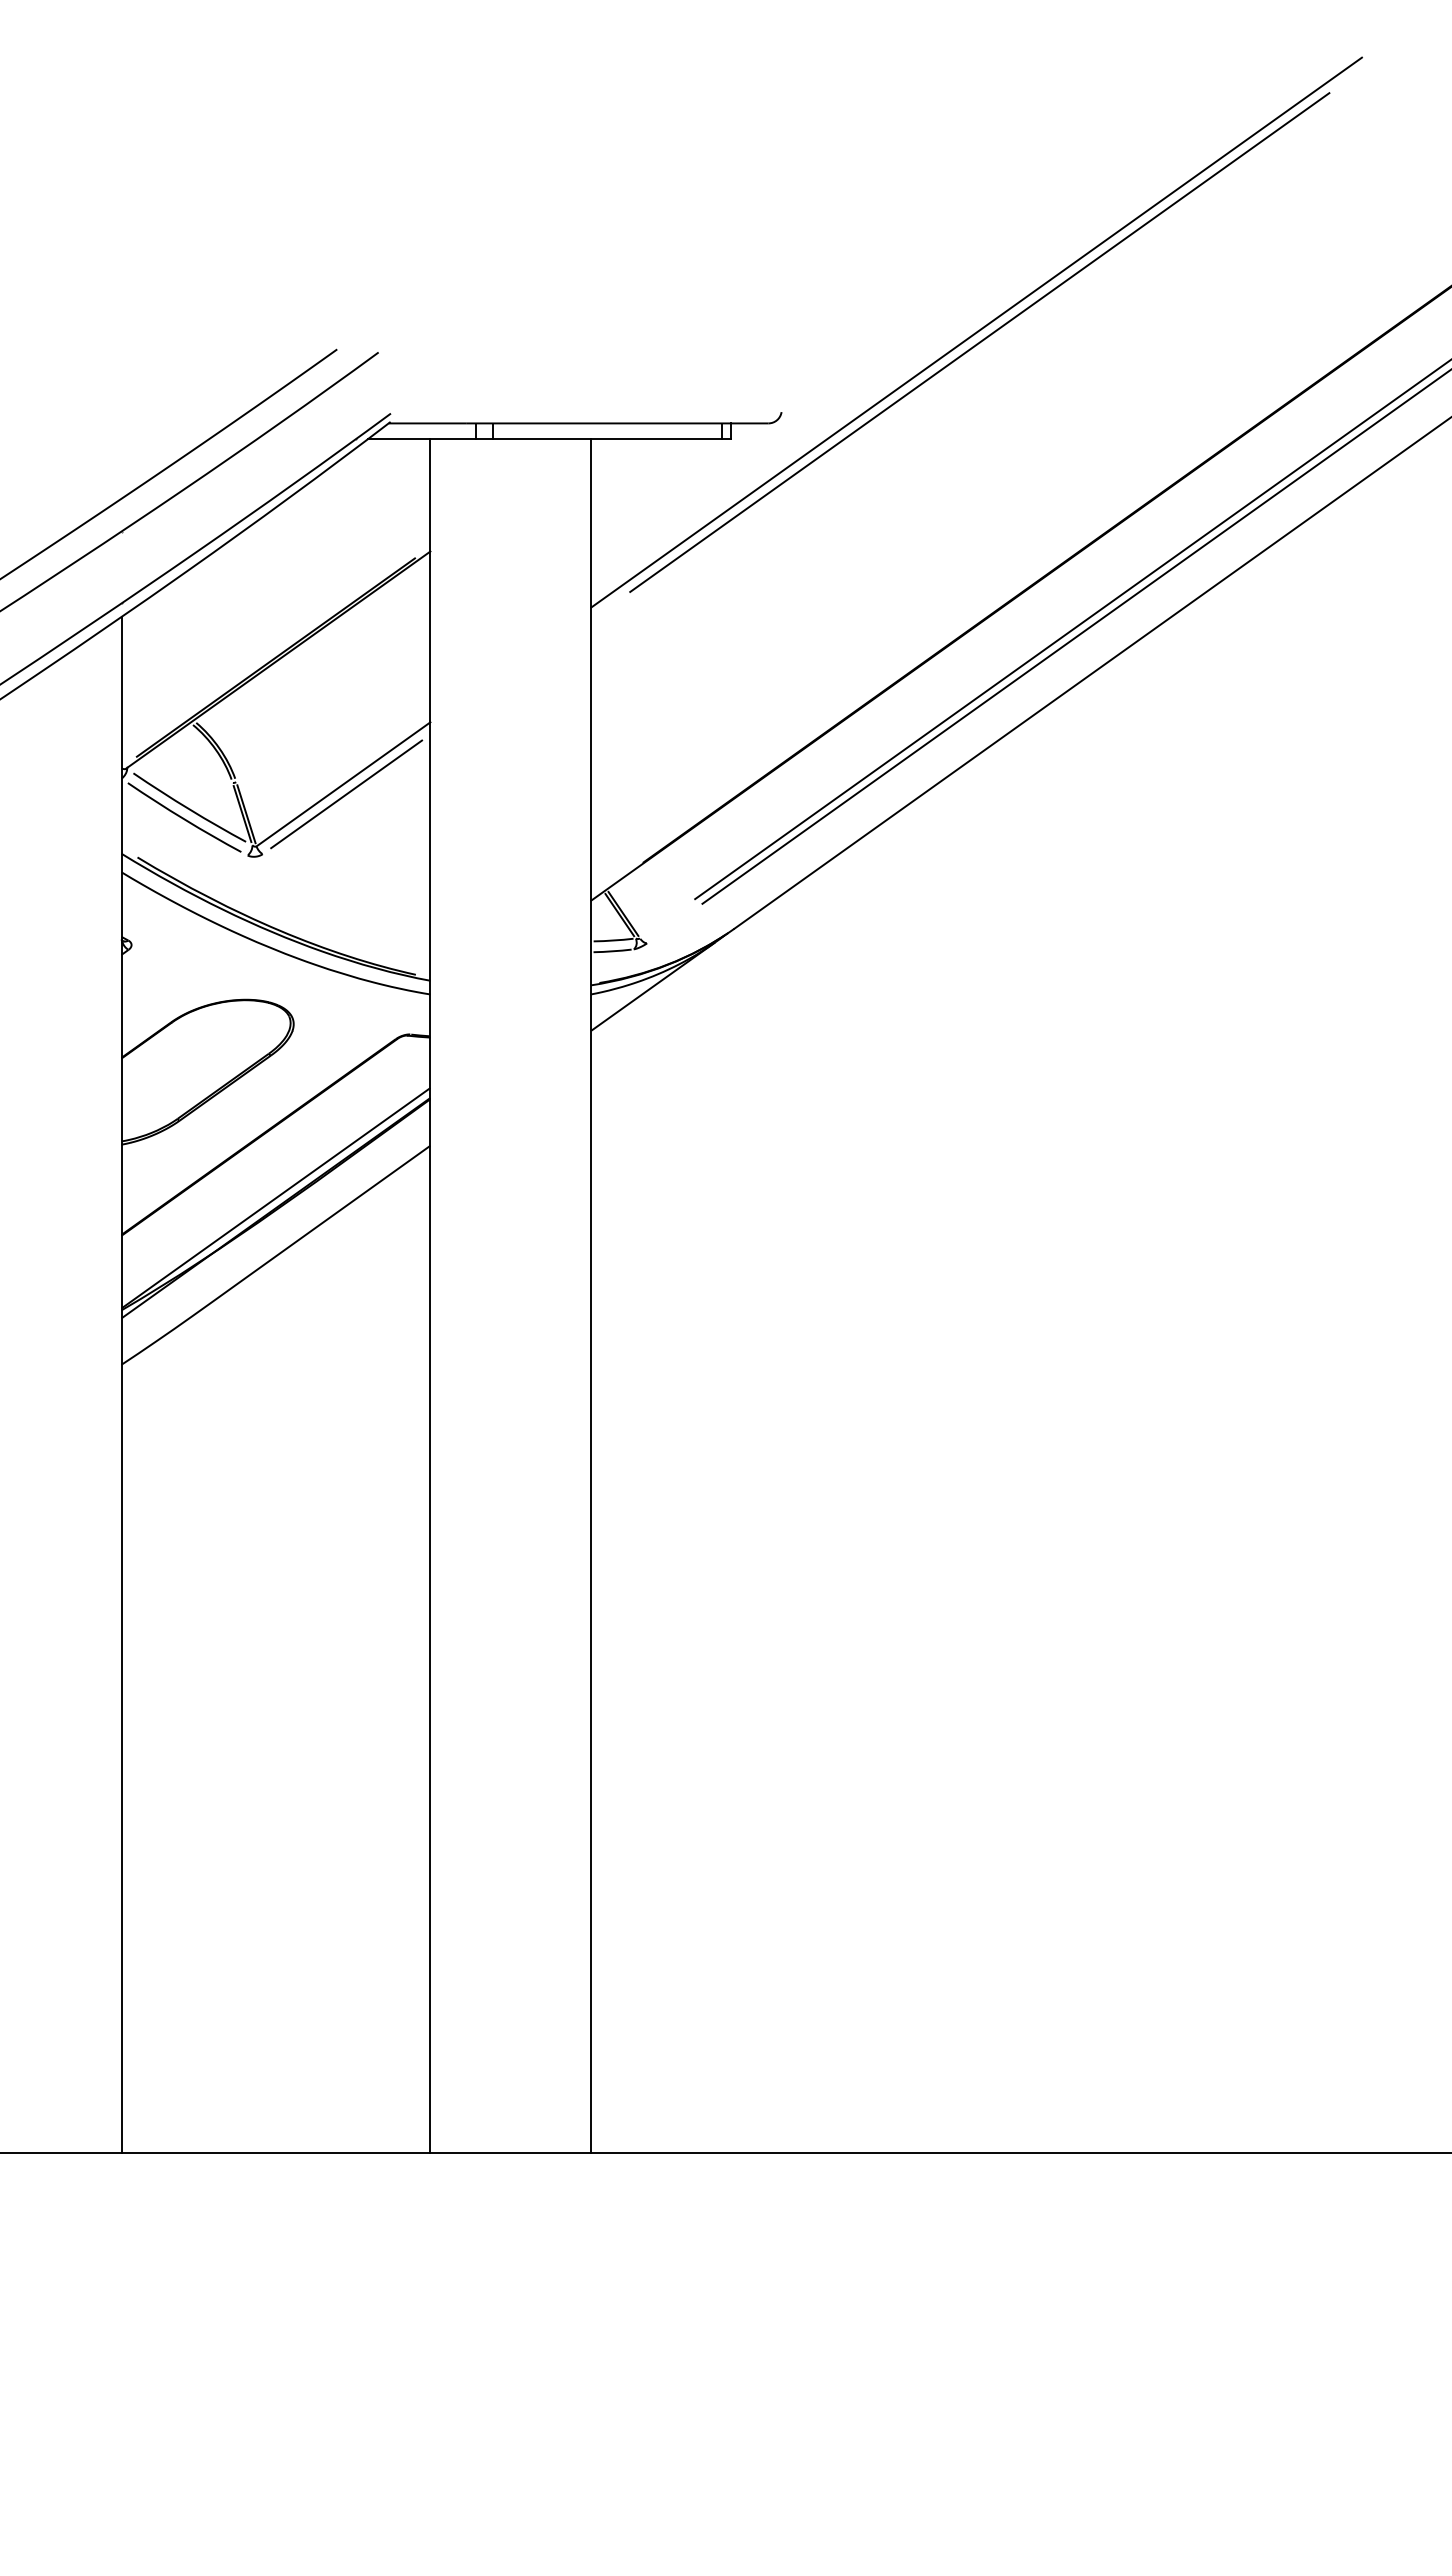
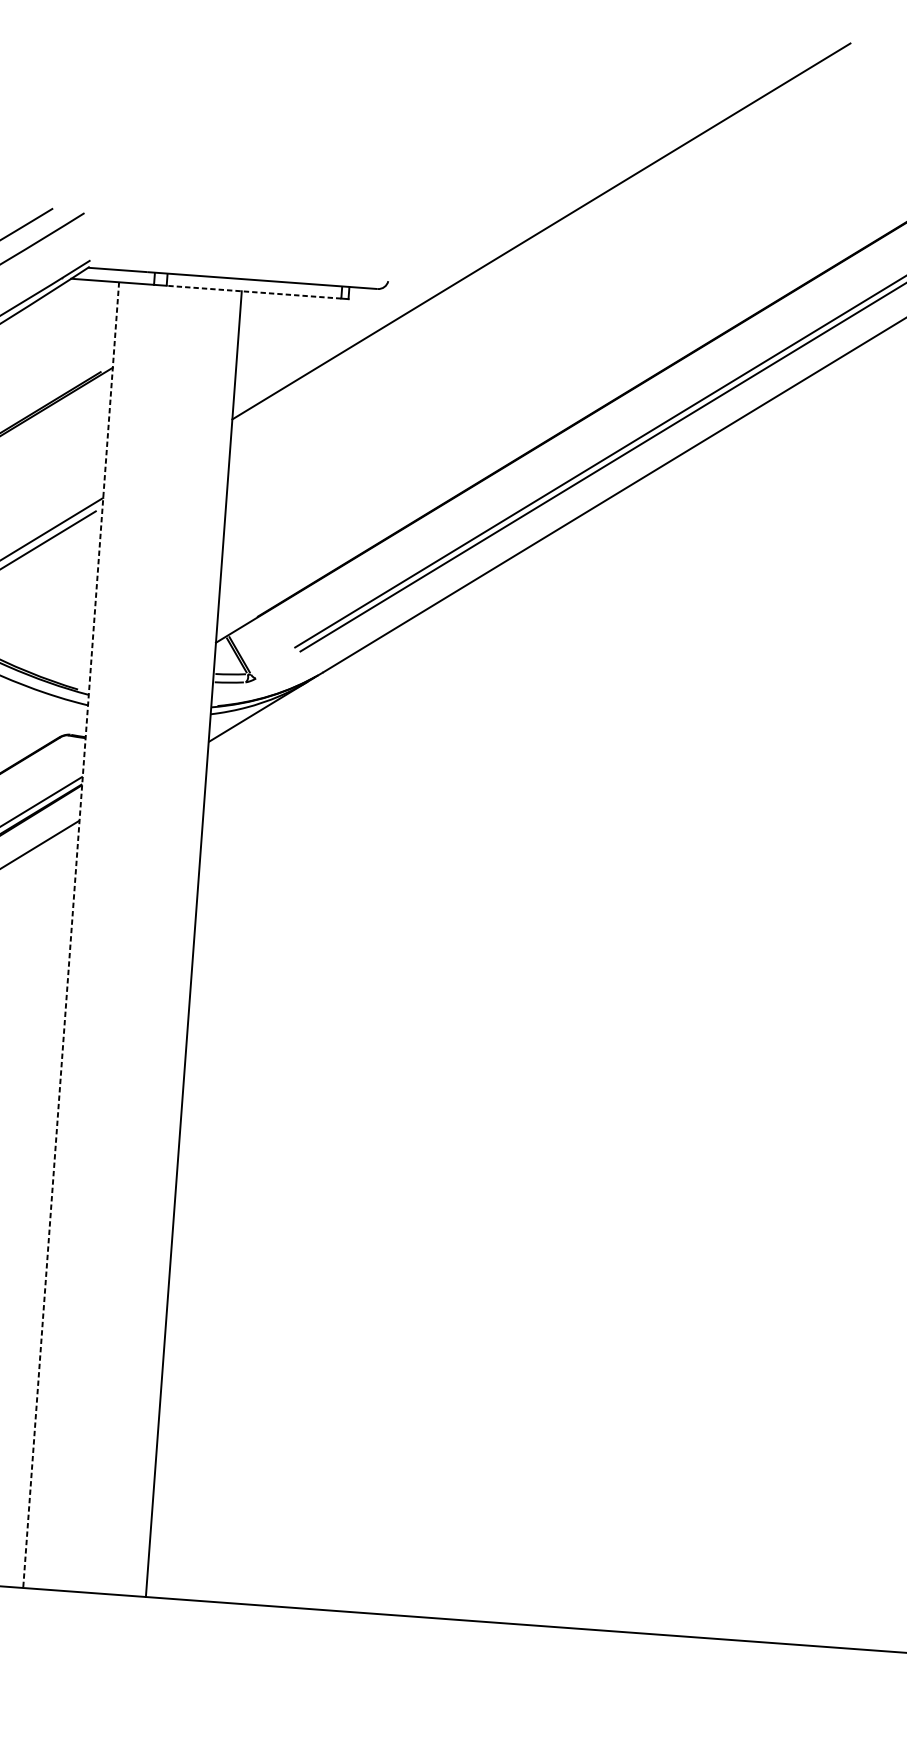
line: (979, 342) -> (543, 239), removed
line: (607, 439) -> (254, 292), solid -> dashed
line: (430, 1295) -> (71, 934), solid -> dashed

